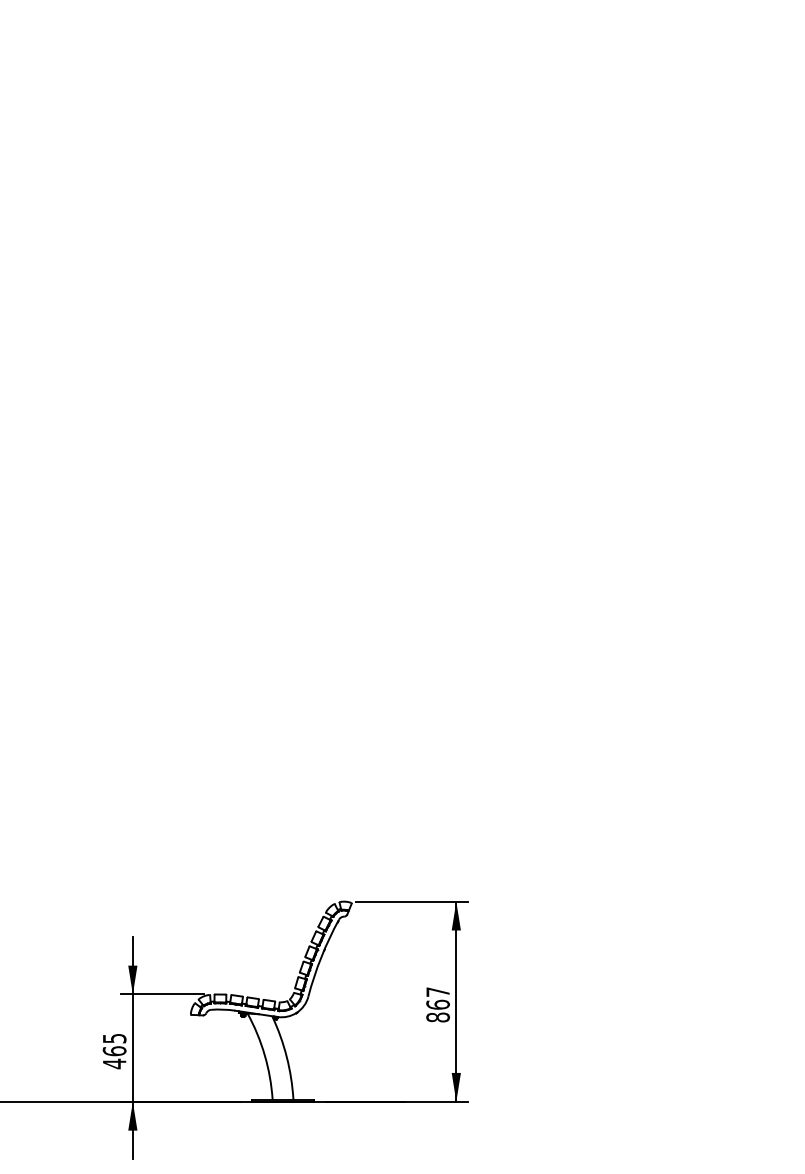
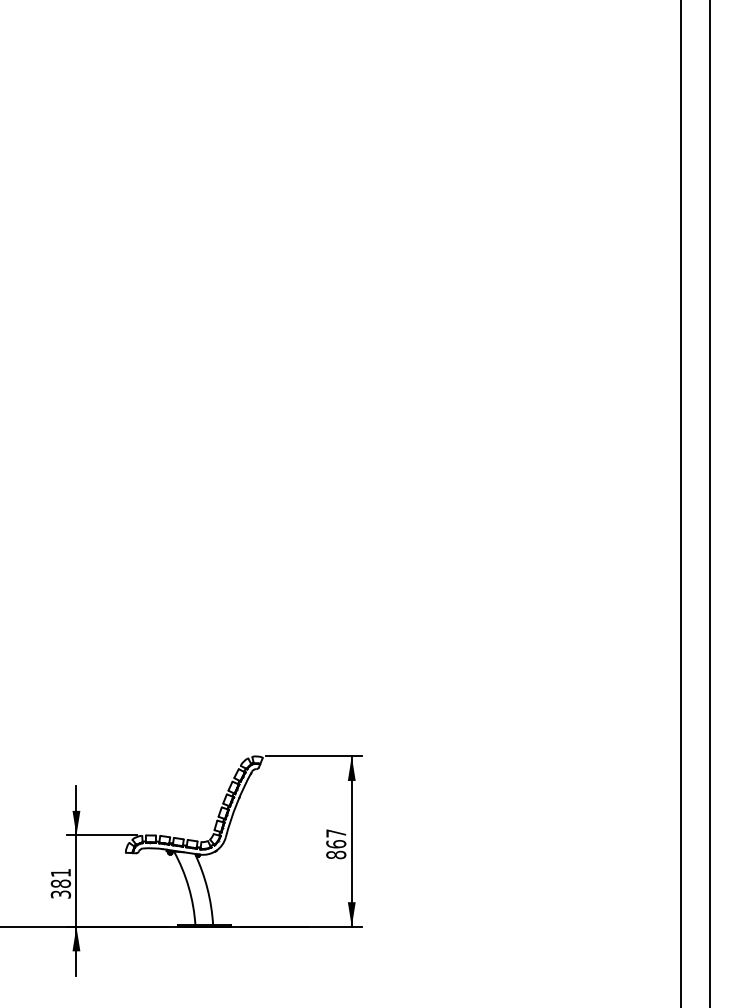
text: (114, 1052) -> (60, 884), 465 -> 381

